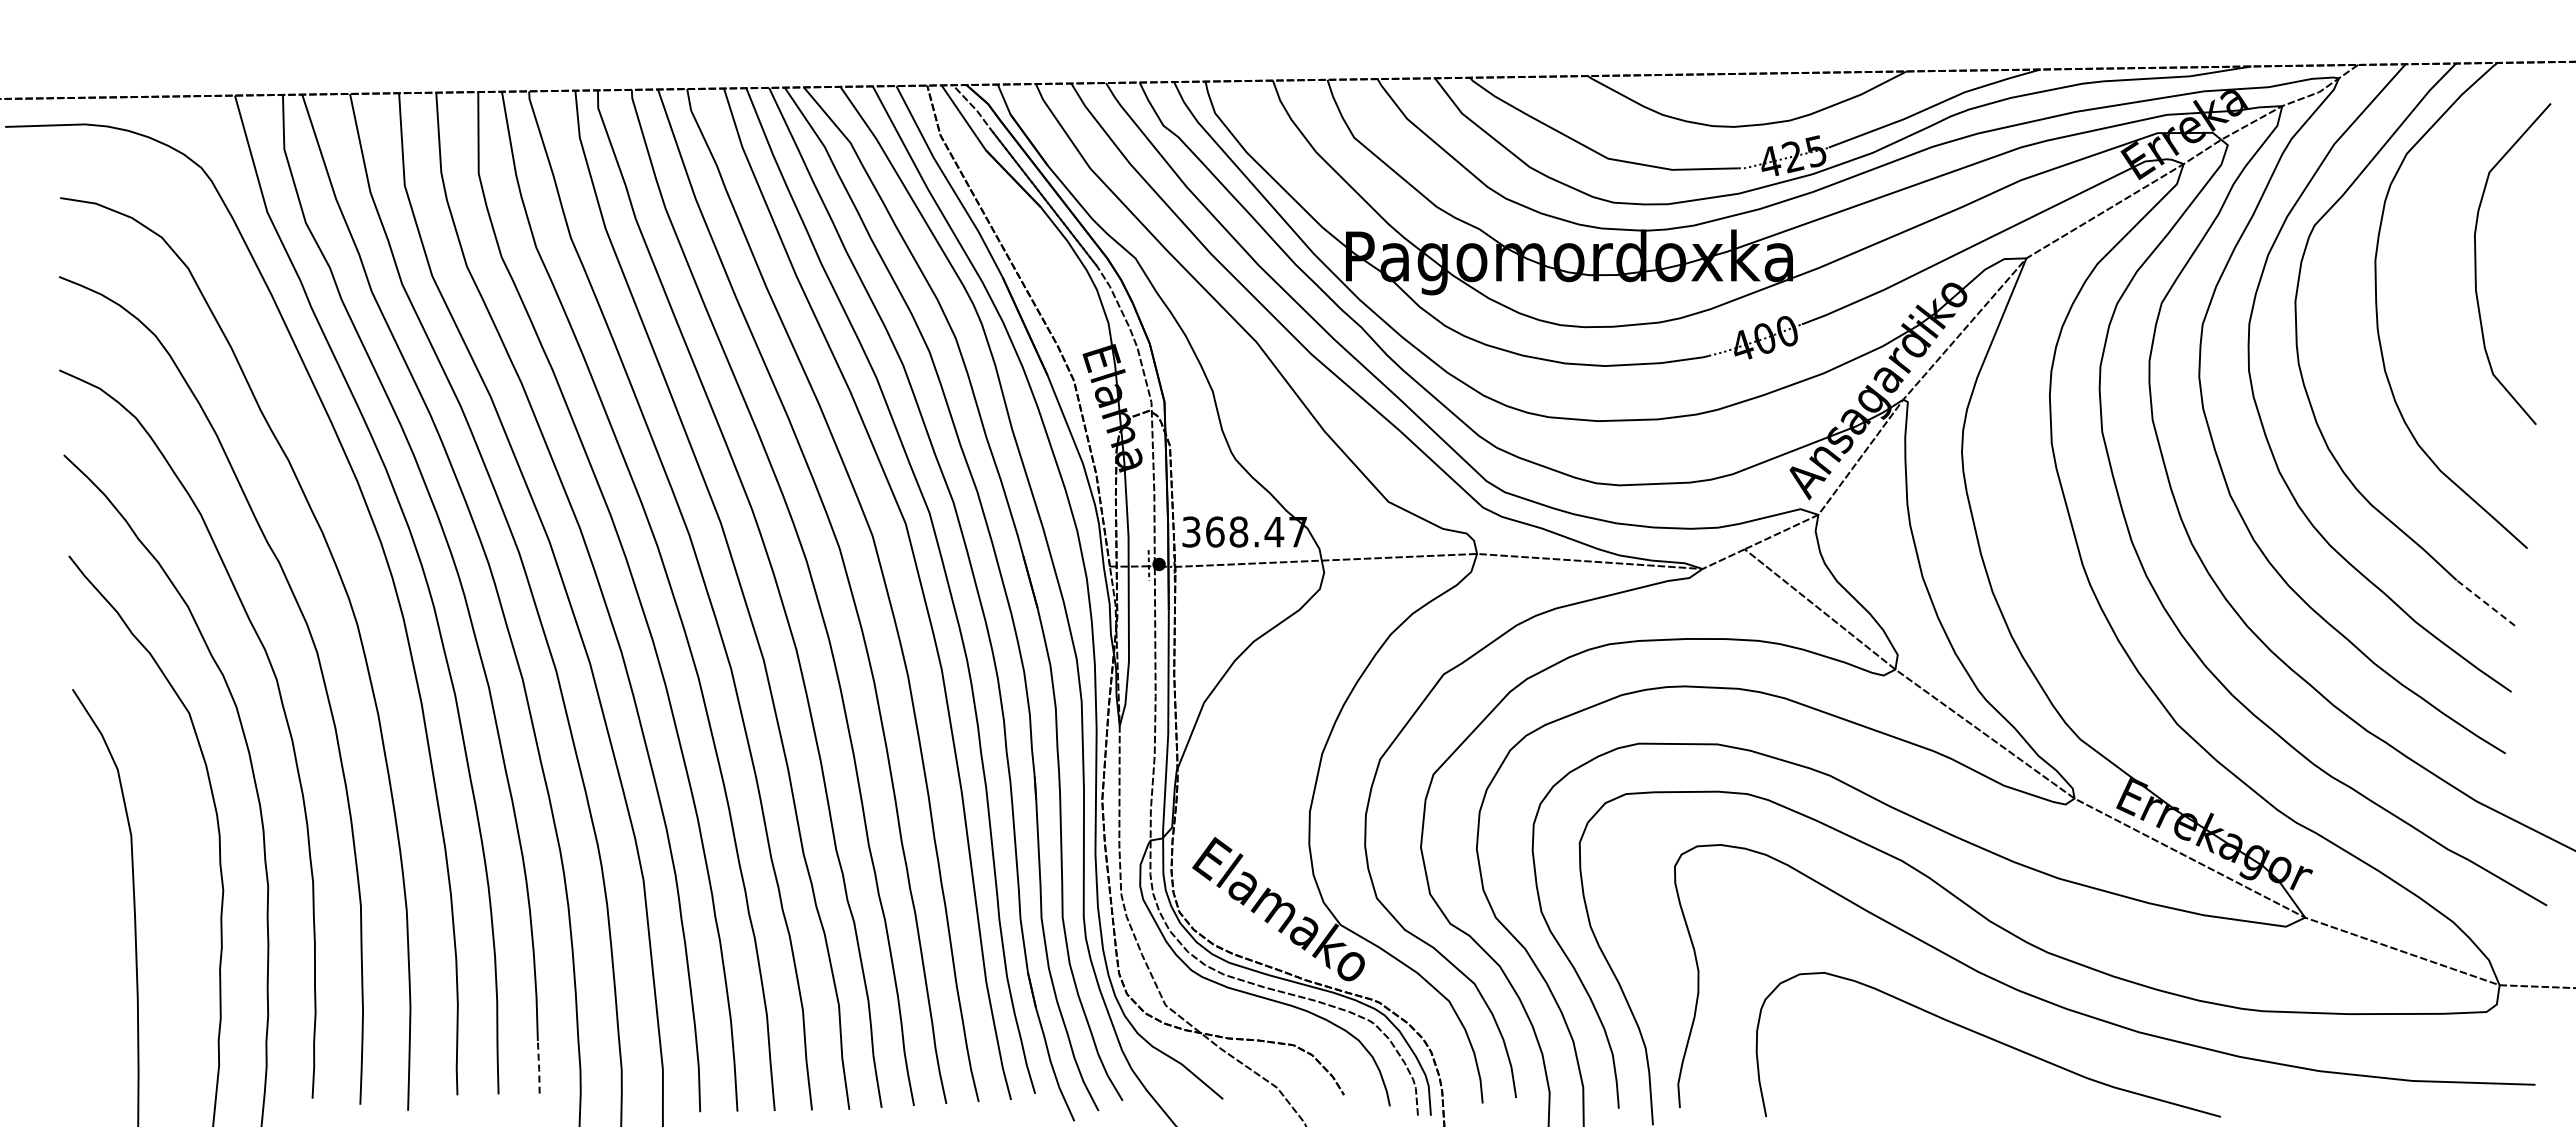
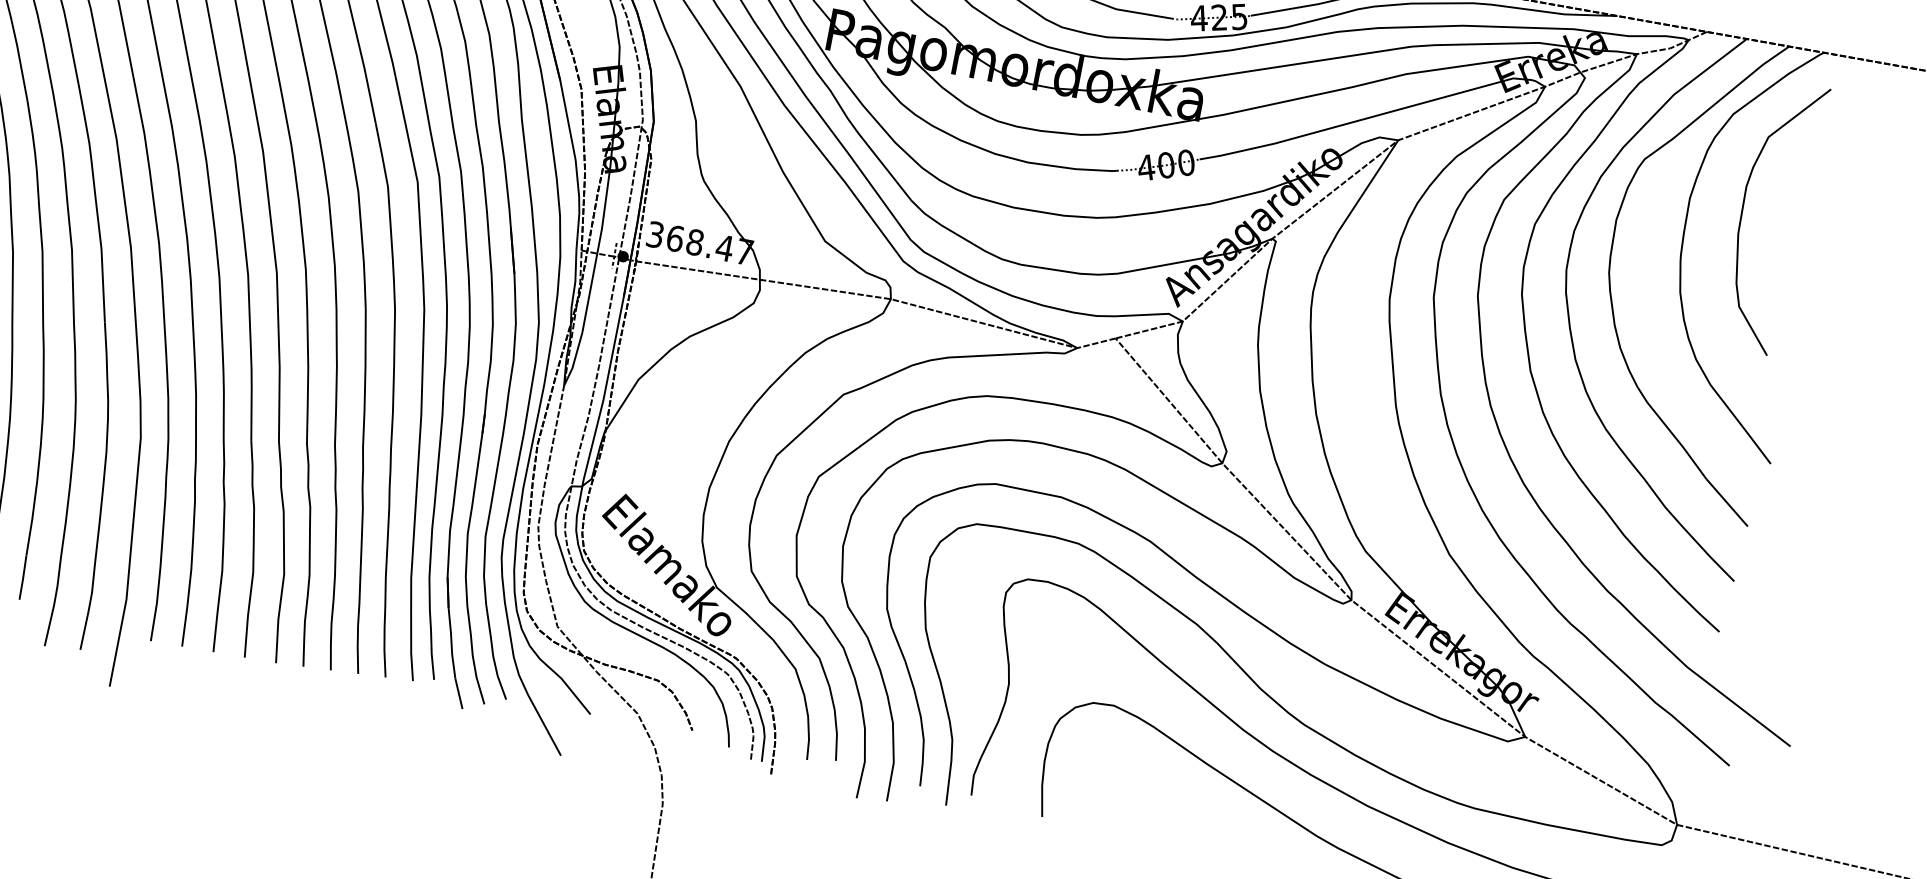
curve: (2476, 263) -> (1743, 211), moved
line: (2485, 603) -> (1726, 503), dashed -> solid
line: (539, 1067) -> (23, 577), dashed -> solid

